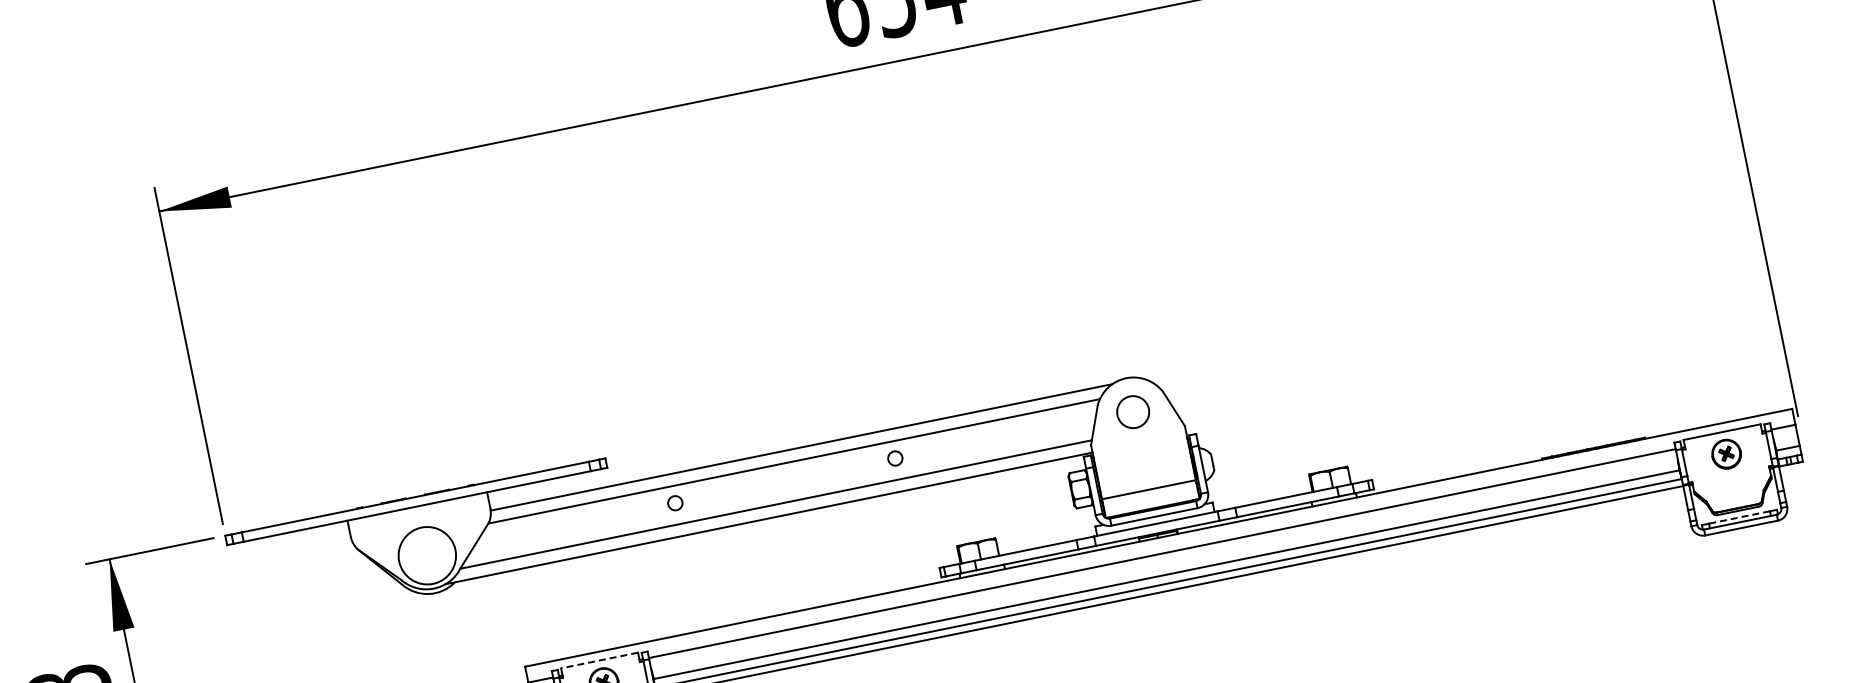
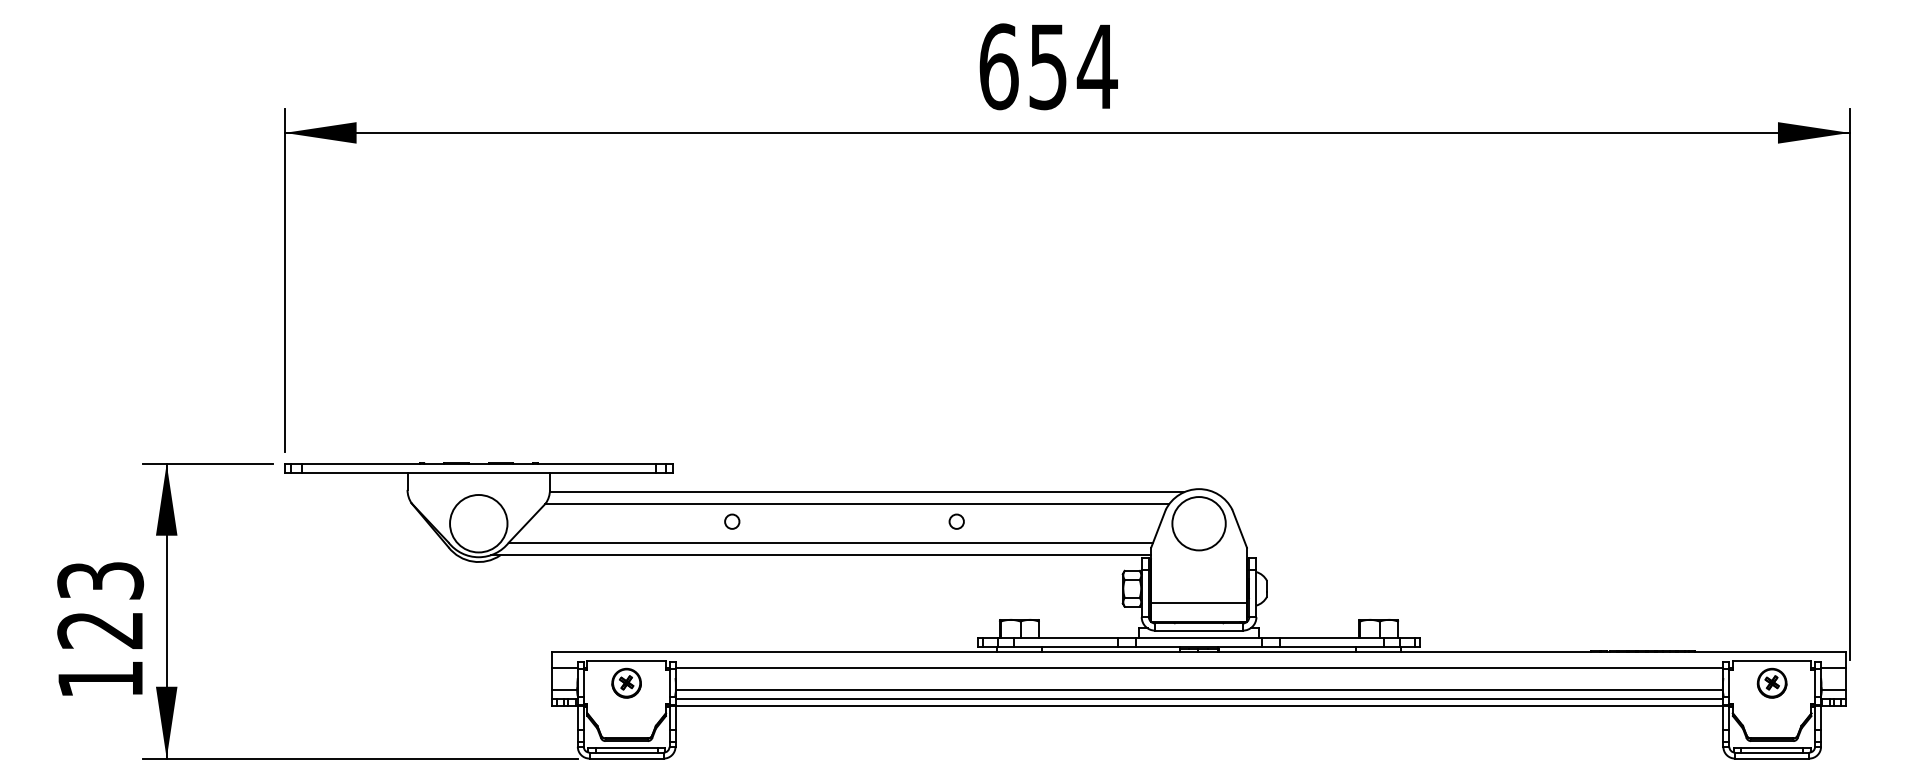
circle: (1132, 412) -> (1198, 523), size x1.67
line: (1738, 517) -> (1771, 747), dashed -> solid
line: (599, 660) -> (626, 660), dashed -> solid

